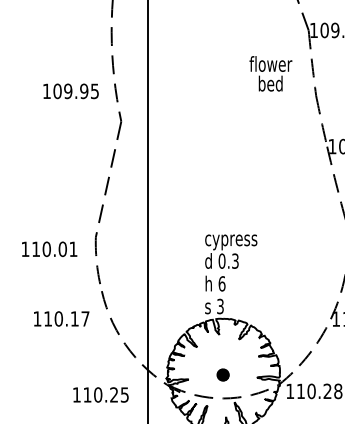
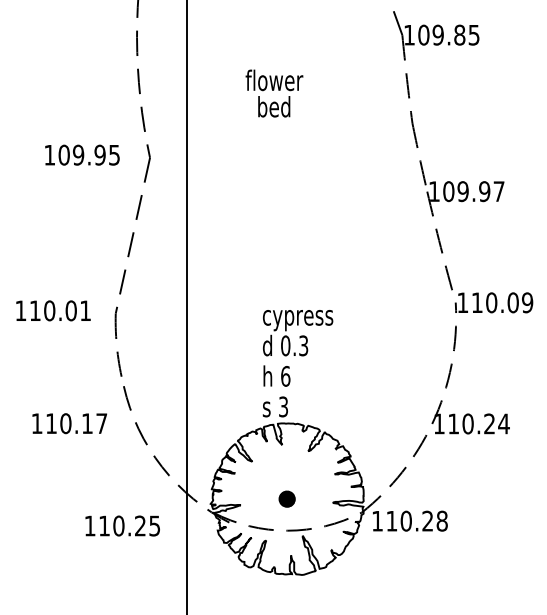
text: (270, 73) -> (274, 93), moved
text: (71, 90) -> (82, 154), moved
text: (49, 249) -> (53, 310), moved

